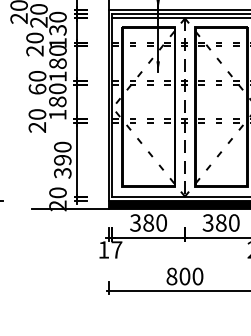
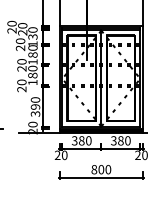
text: (36, 88) -> (21, 68), 60 -> 20
line: (185, 109) -> (101, 79), dashed -> solid
text: (109, 250) -> (60, 155), 17 -> 20

